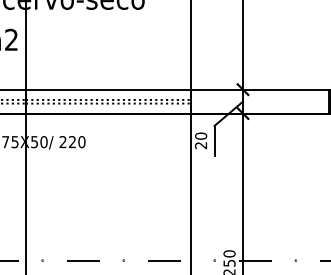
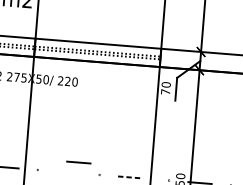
text: (201, 145) -> (166, 92), 20 -> 70
line: (83, 260) -> (79, 162), moved
line: (164, 260) -> (130, 177), solid -> dashed

